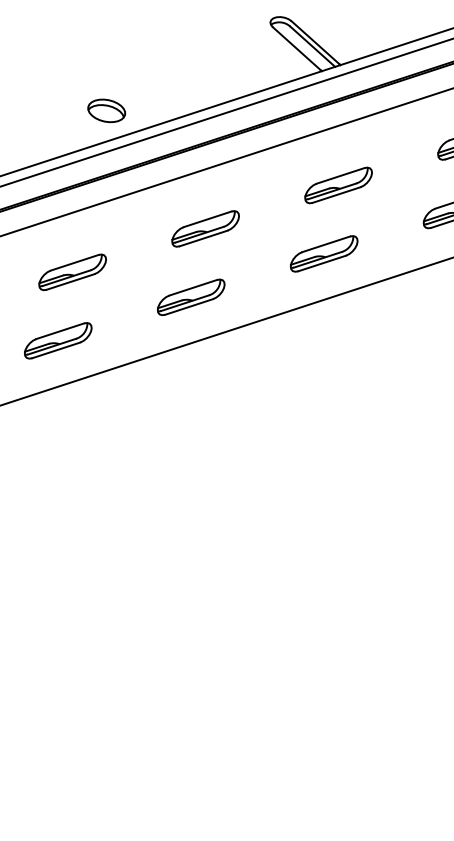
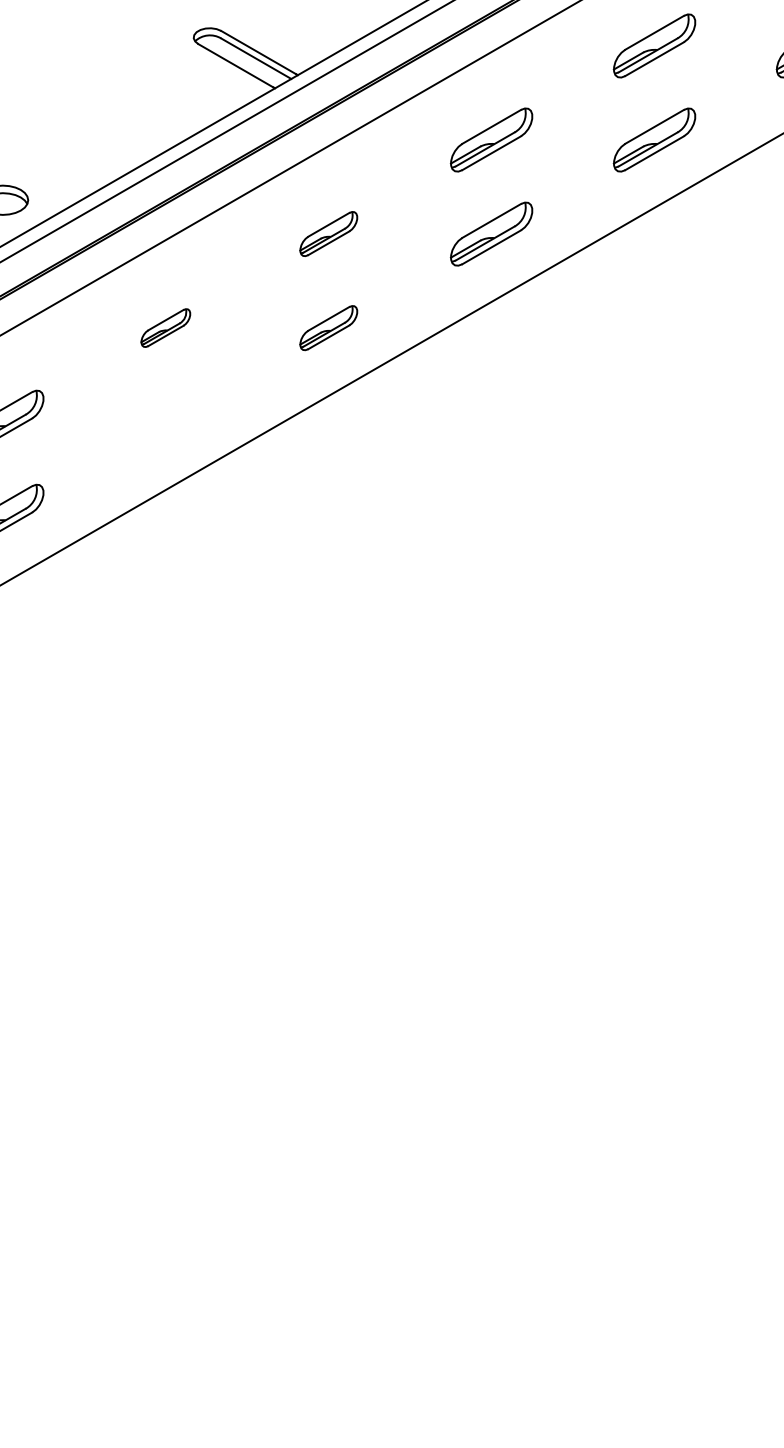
part: (338, 184) -> (328, 233), size x0.7
part: (205, 228) -> (165, 327), size x0.6
part: (324, 253) -> (328, 327), size x0.7
part: (191, 296) -> (165, 421), removed

